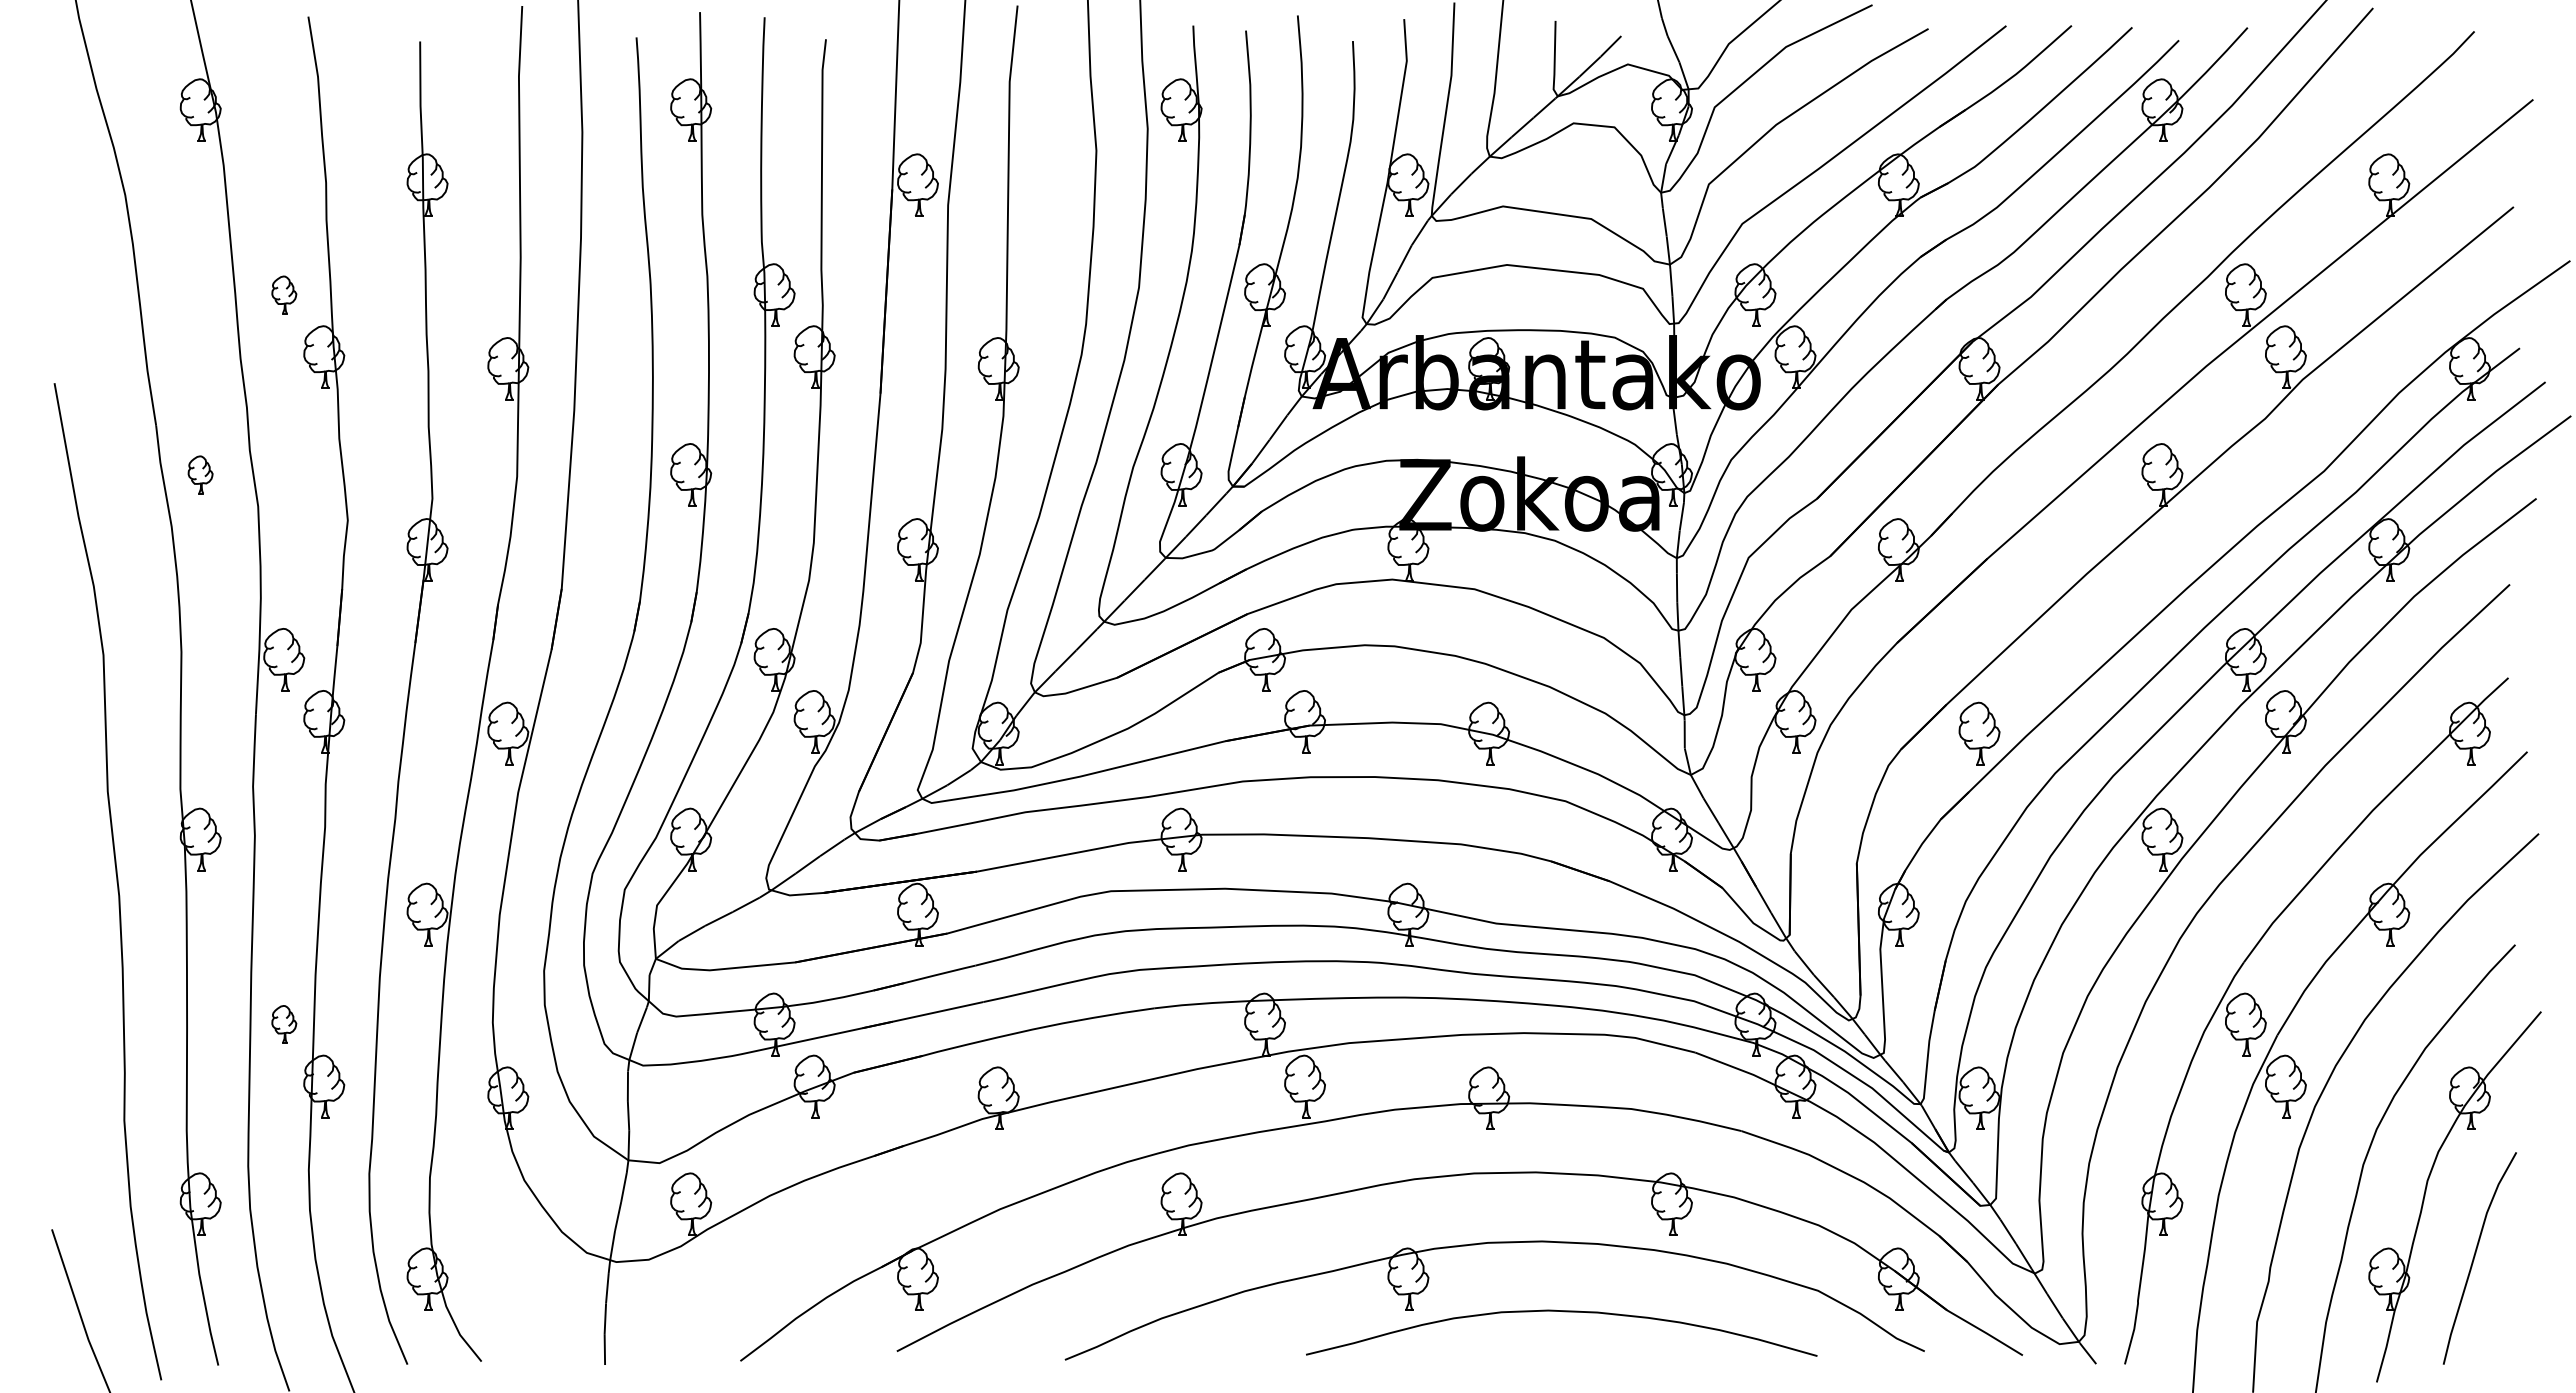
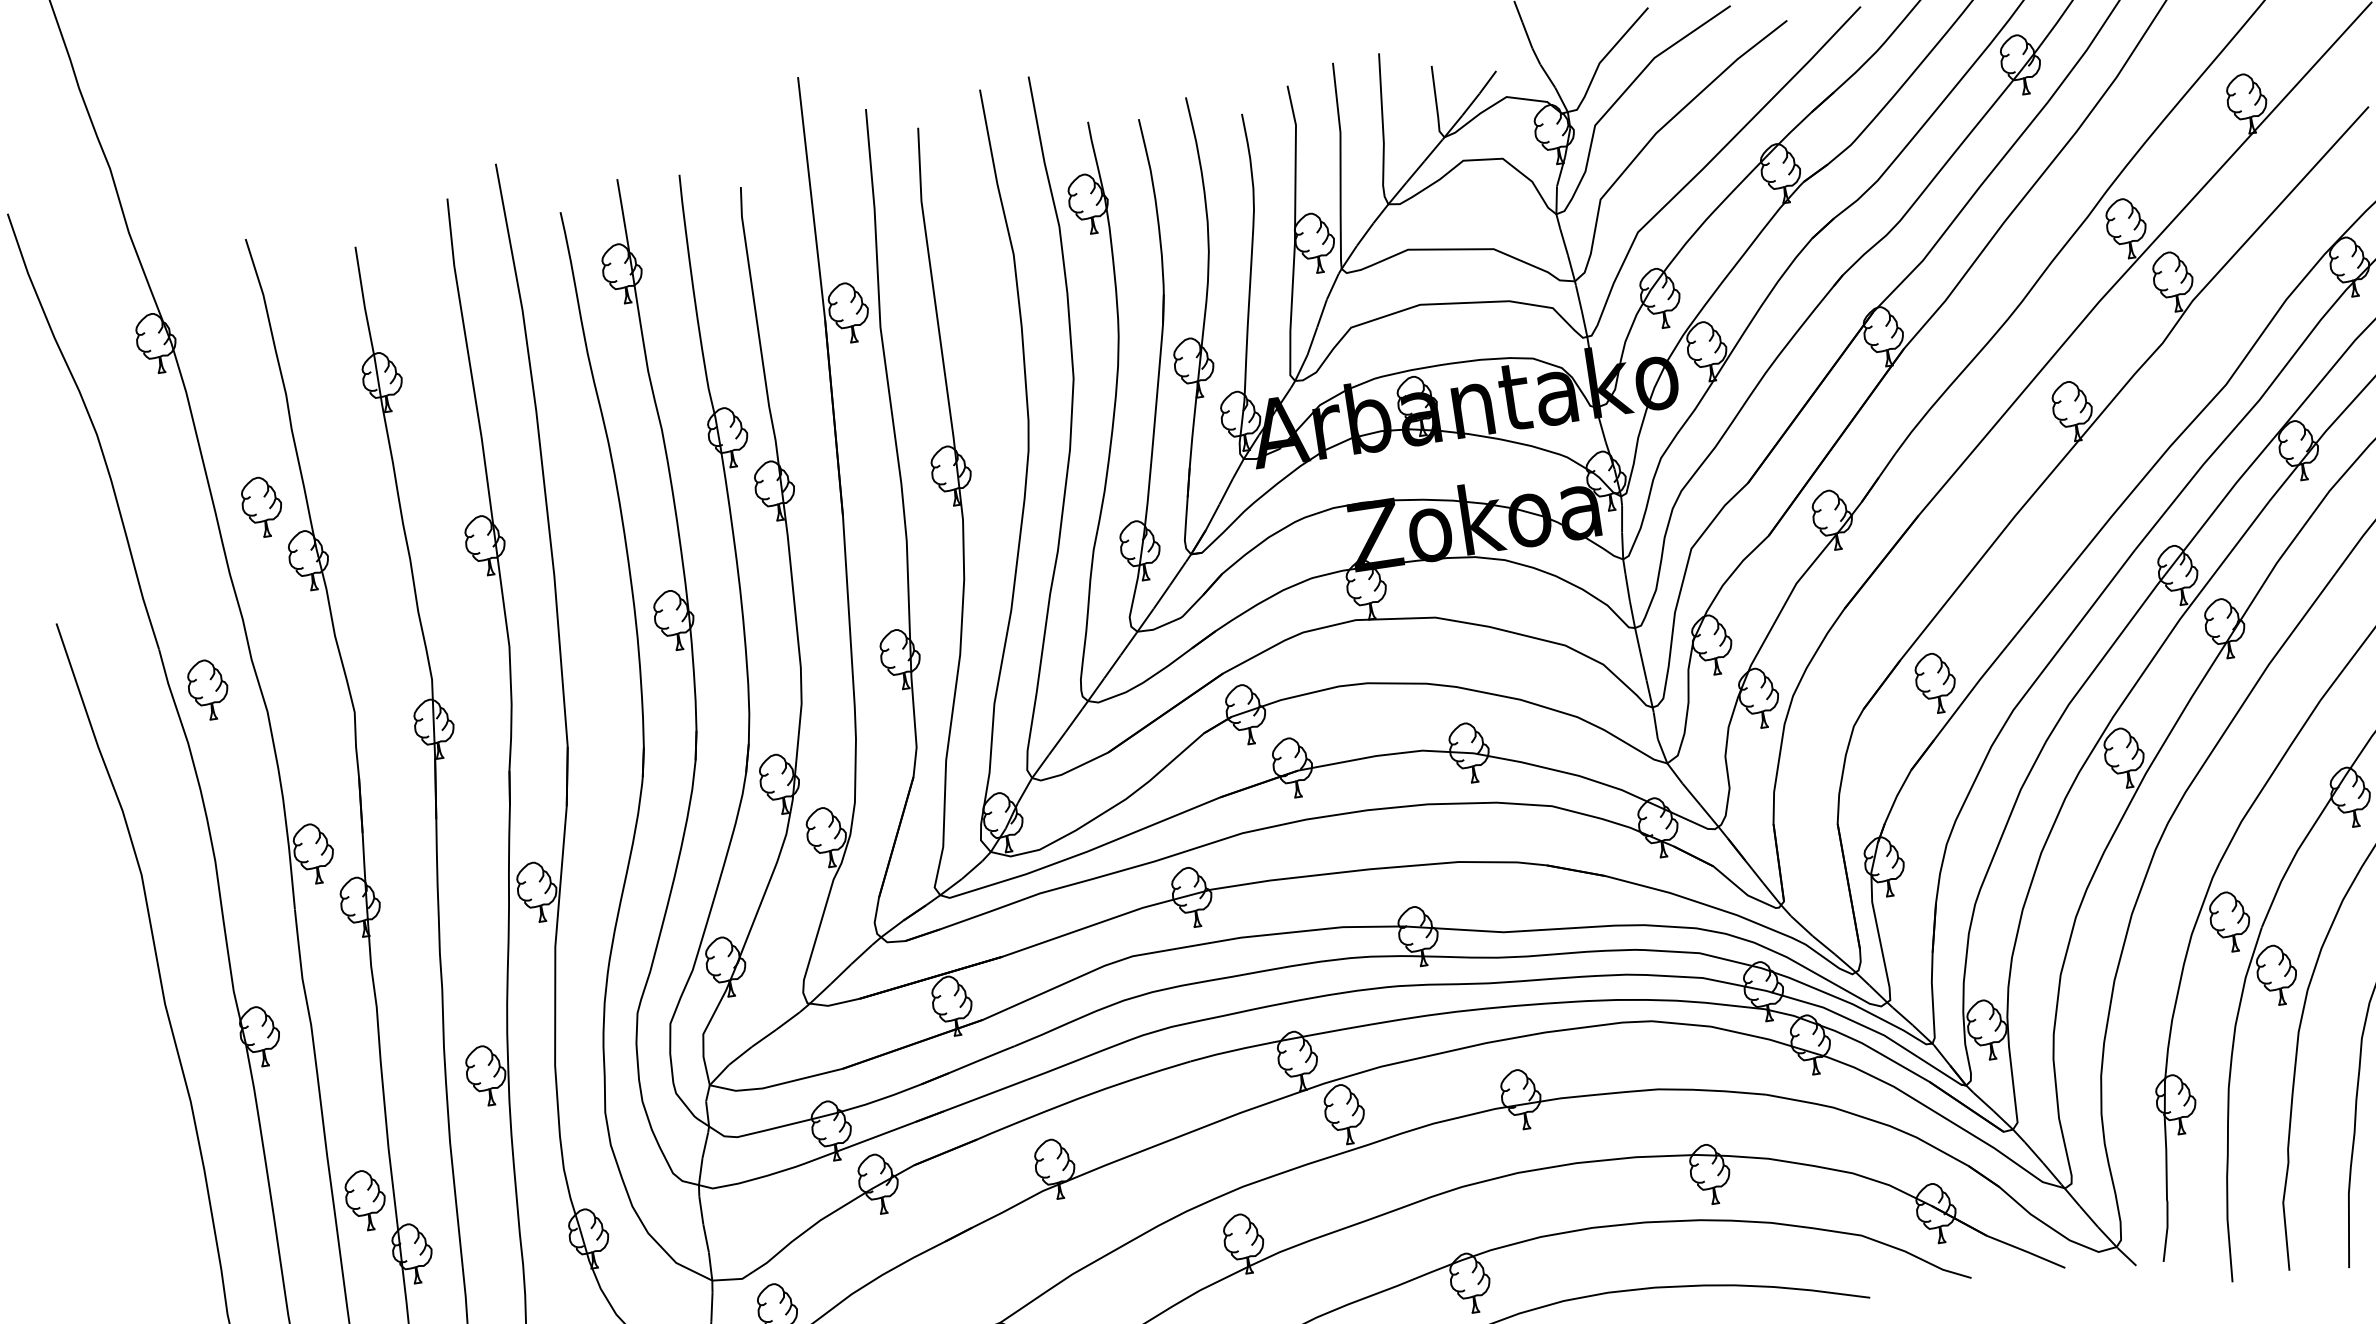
part: (284, 294) -> (262, 506), size x1.67
part: (200, 474) -> (208, 689), size x1.67
part: (284, 1024) -> (366, 1200), size x1.67

